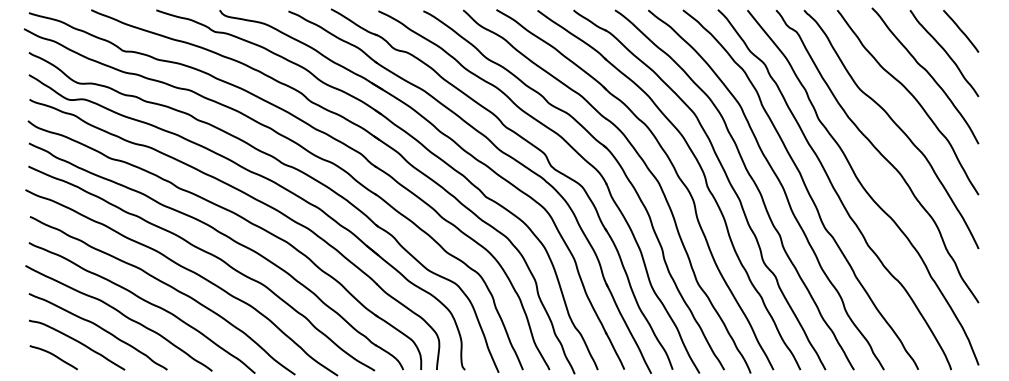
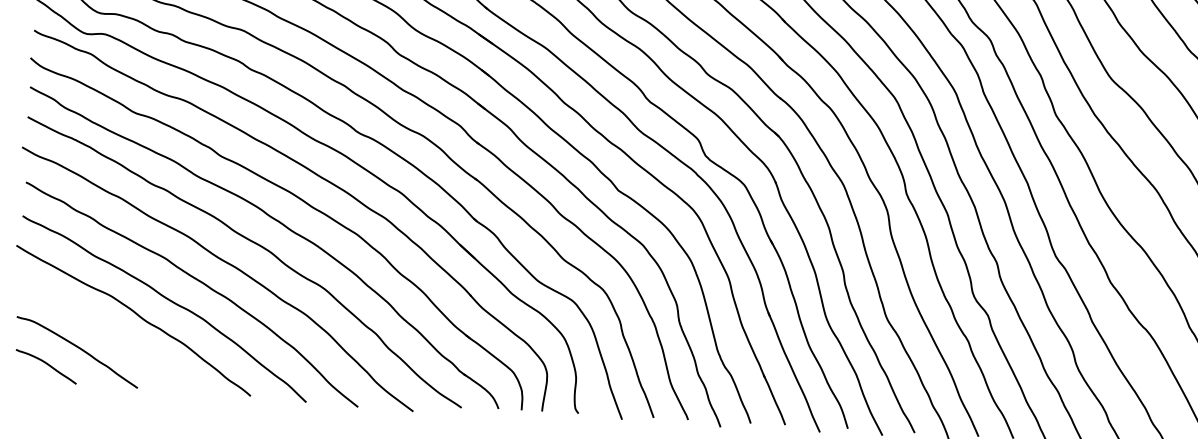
curve: (99, 328) -> (107, 332), removed

